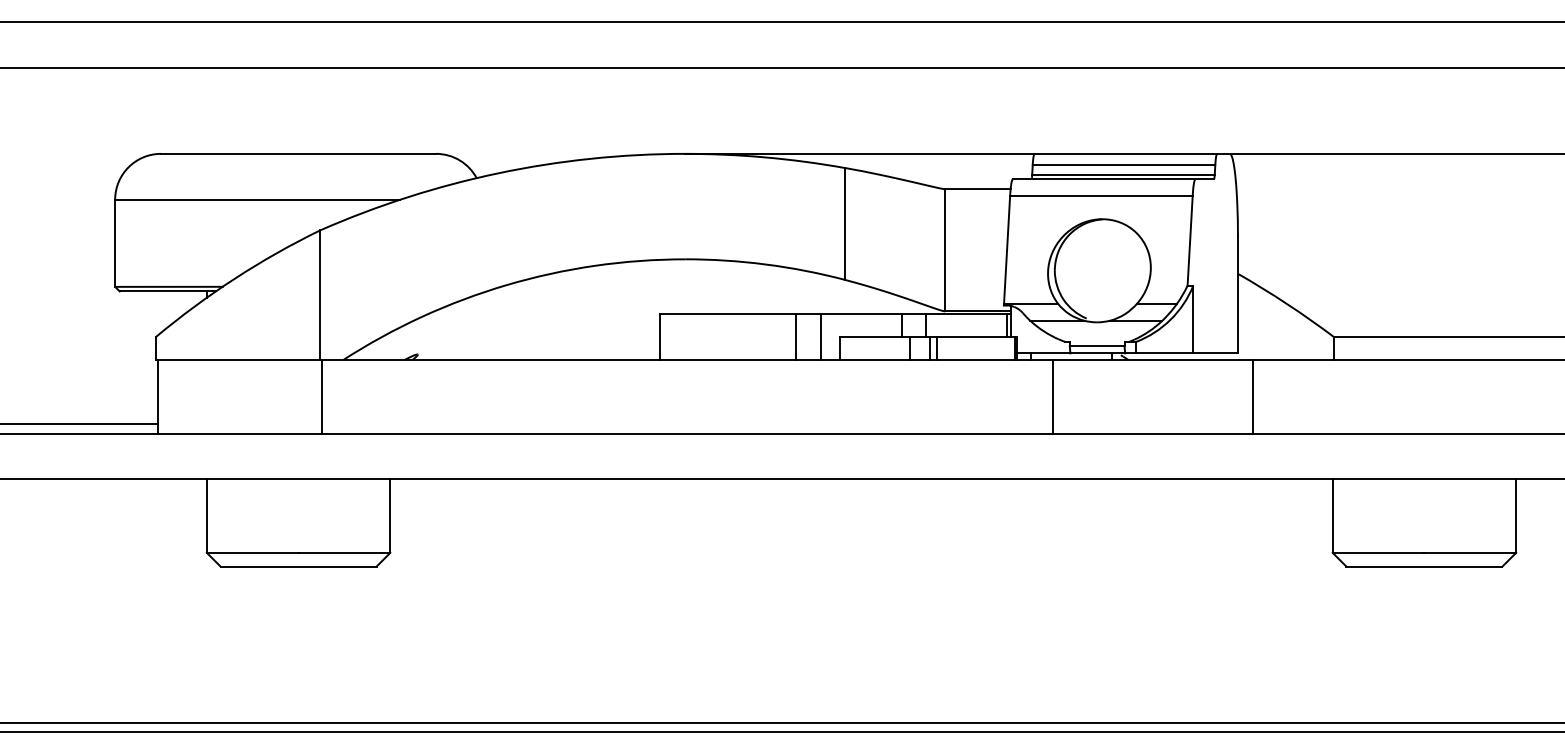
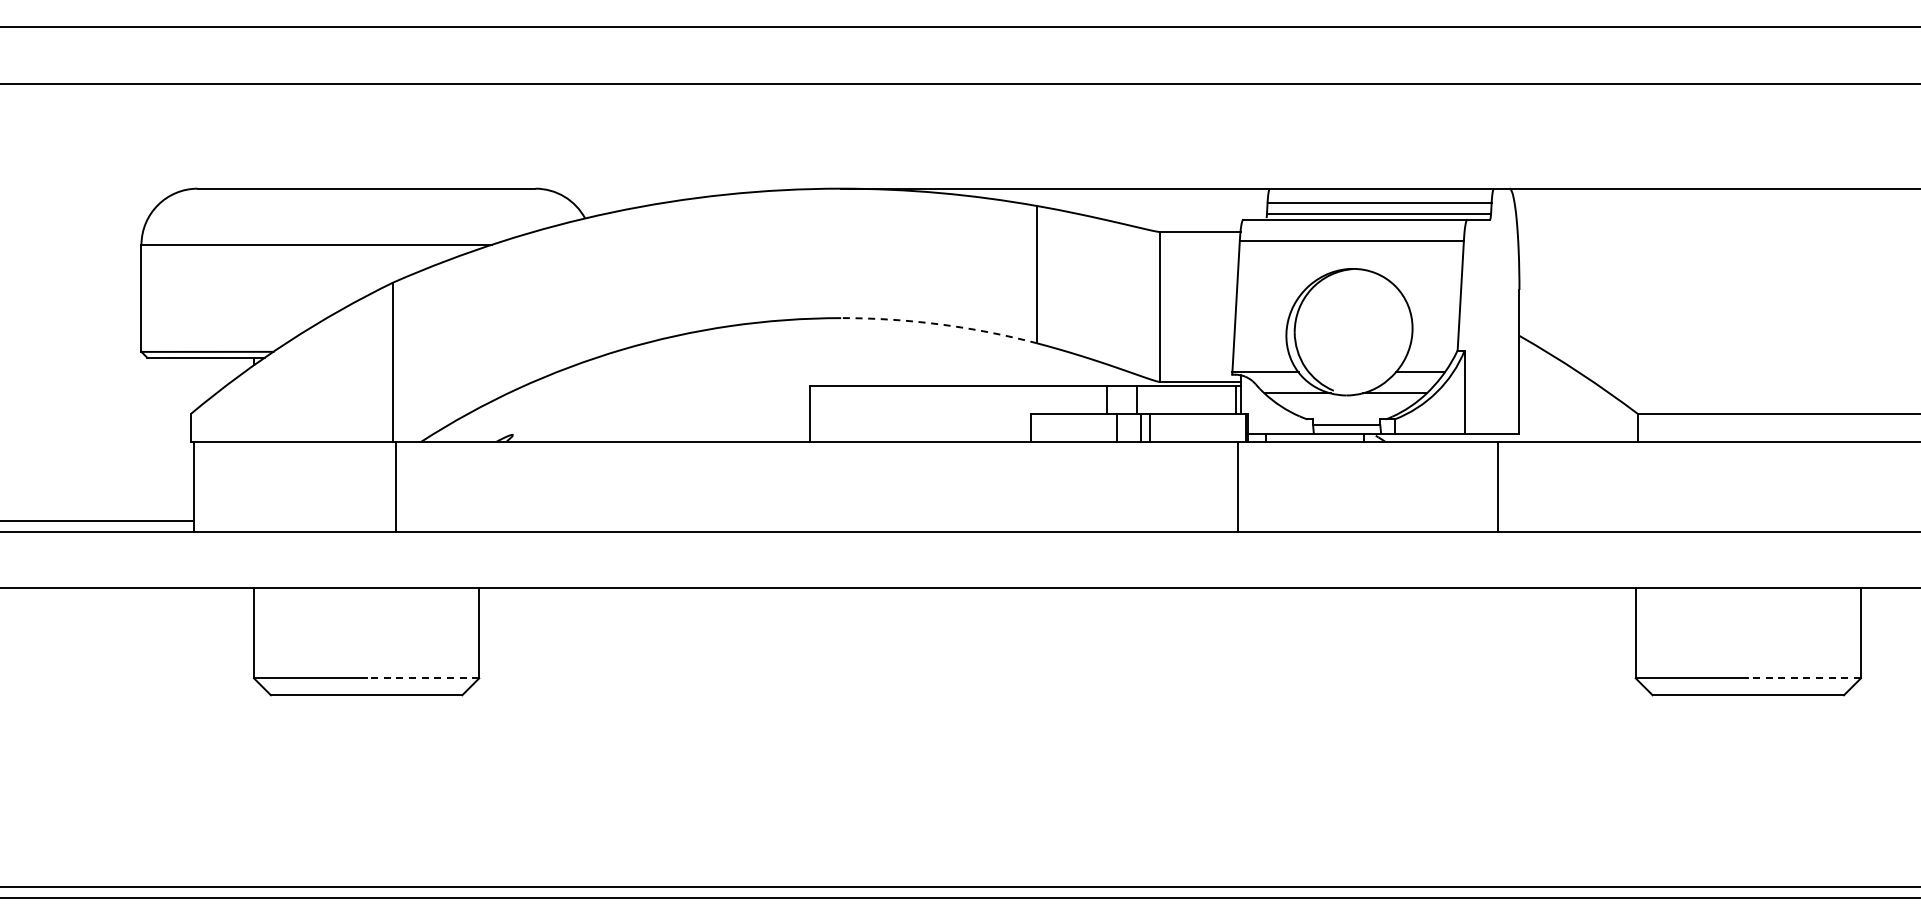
arc: (765, 264) -> (939, 324), solid -> dashed
line: (796, 337) -> (977, 413), removed
line: (821, 337) -> (1008, 413), removed
line: (1052, 396) -> (1237, 486), moved
line: (1253, 396) -> (1498, 486), moved
line: (344, 552) -> (422, 678), solid -> dashed
line: (1470, 552) -> (1804, 678), solid -> dashed

